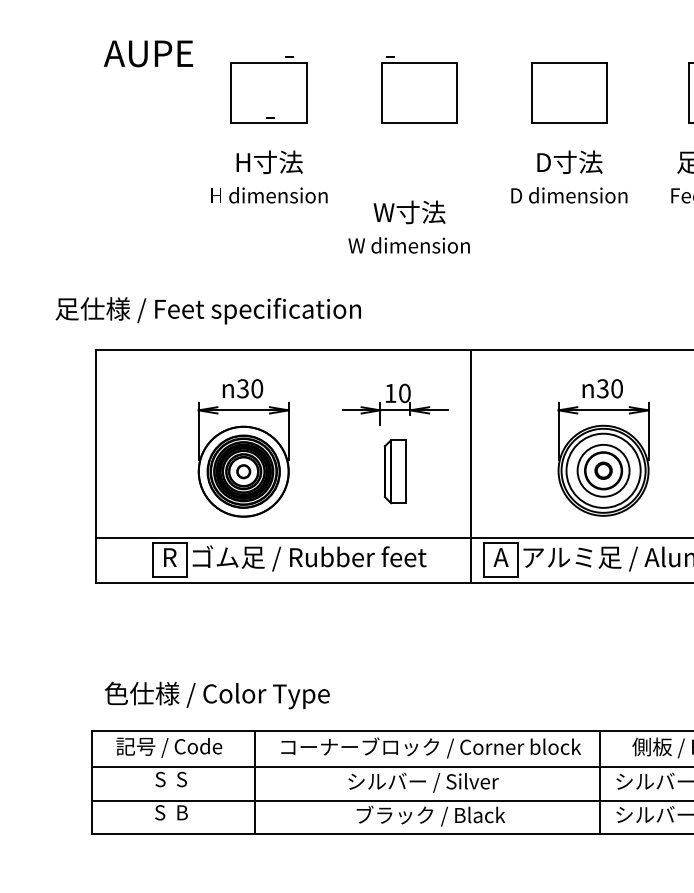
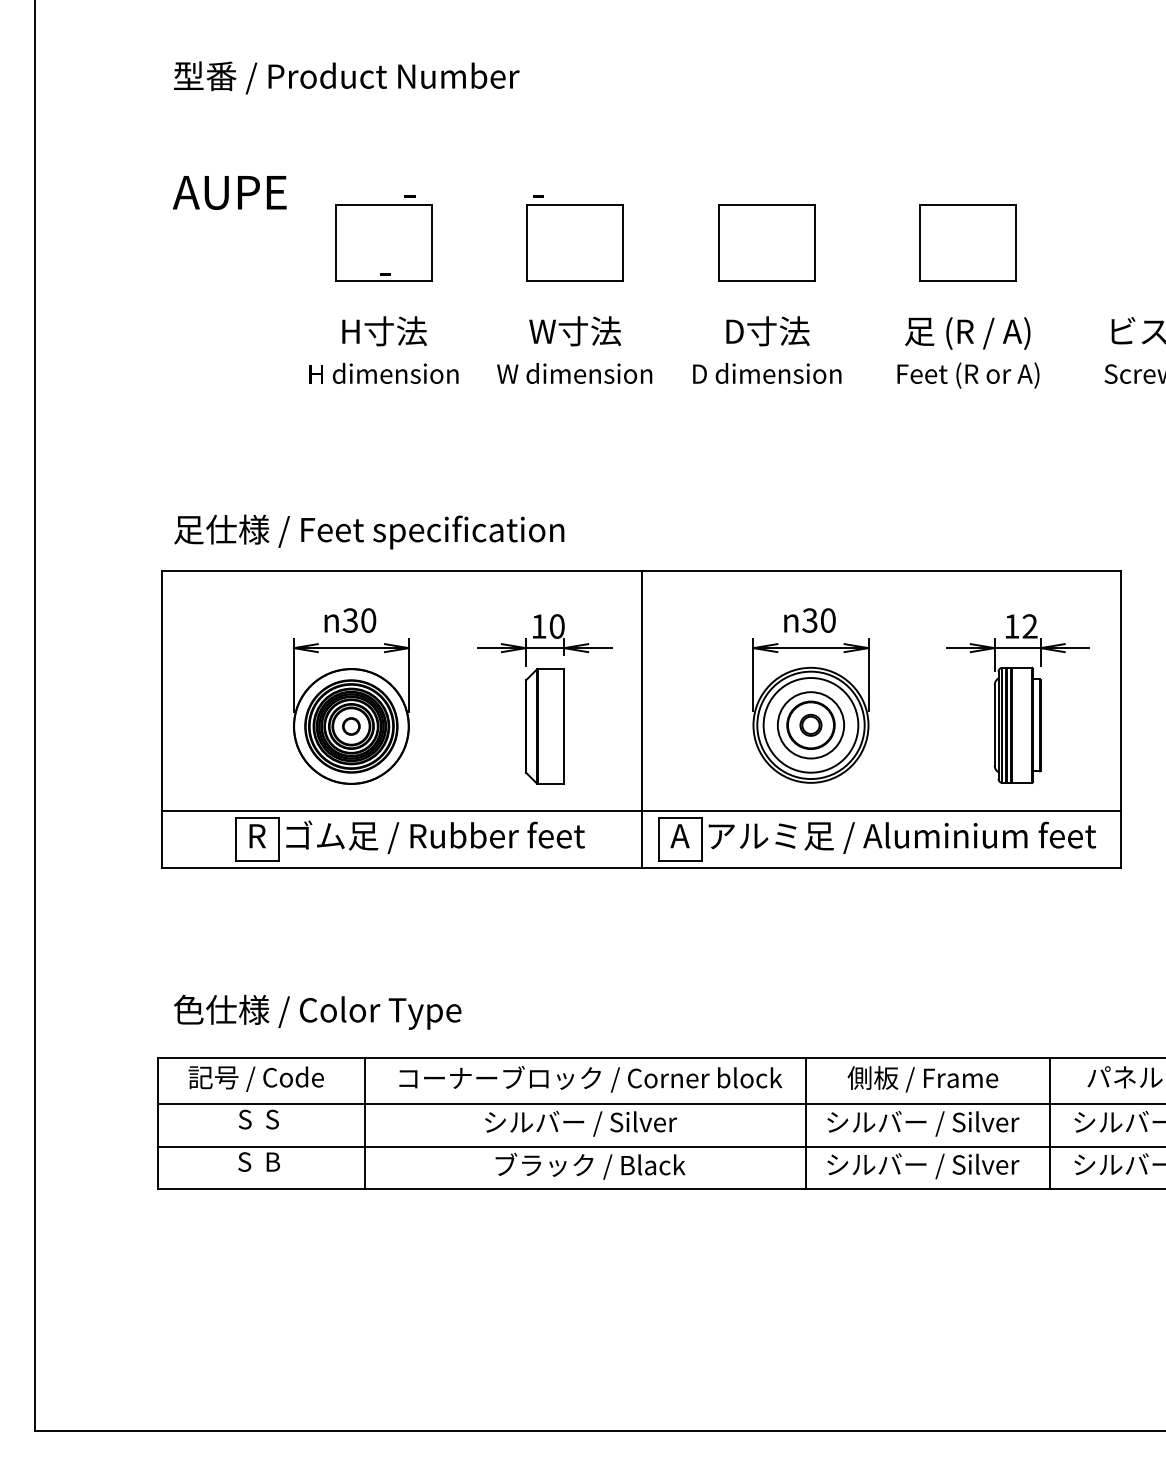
text: (409, 226) -> (574, 349), moved
text: (208, 310) -> (369, 531), moved
part: (394, 471) -> (544, 726), size x1.43

